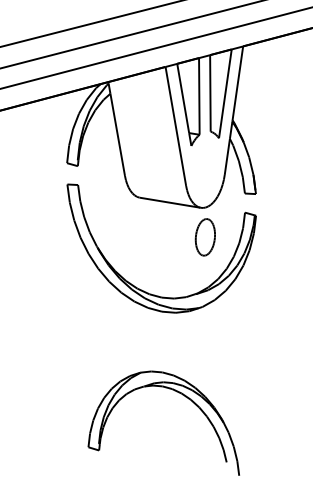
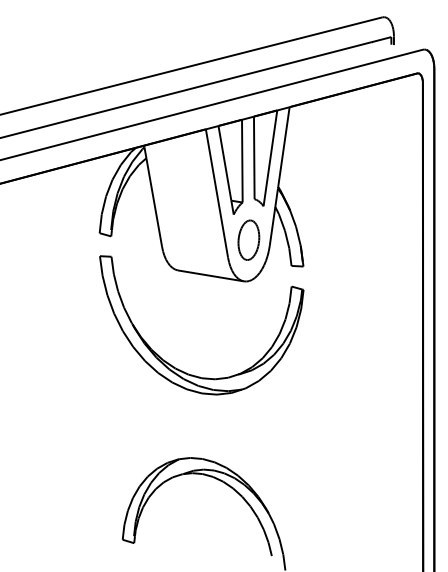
part: (205, 236) -> (248, 239), moved

